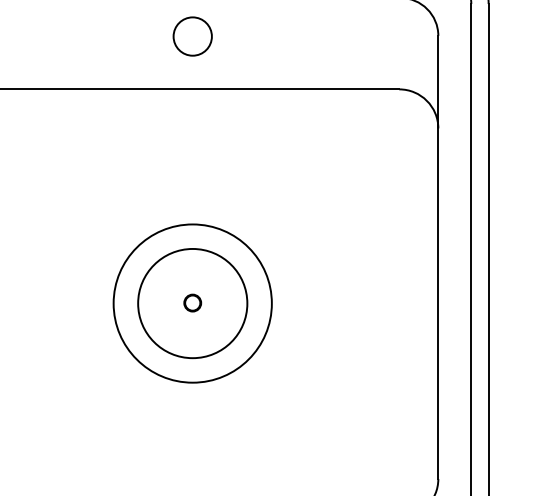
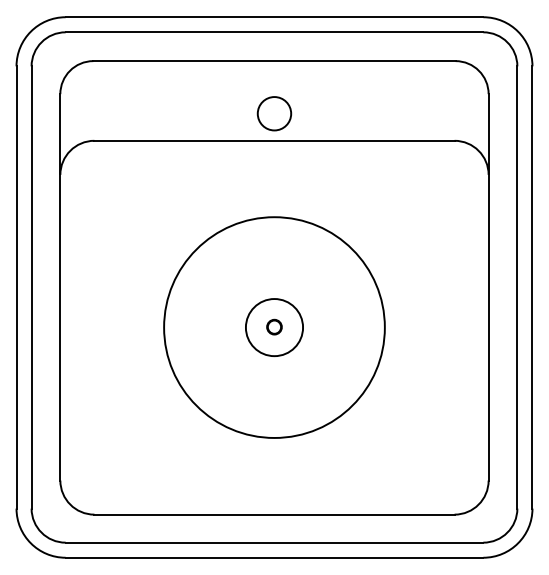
circle: (192, 36) -> (274, 113), moved
circle: (192, 303) -> (274, 327), size x0.6
circle: (192, 303) -> (274, 327), size x1.6

